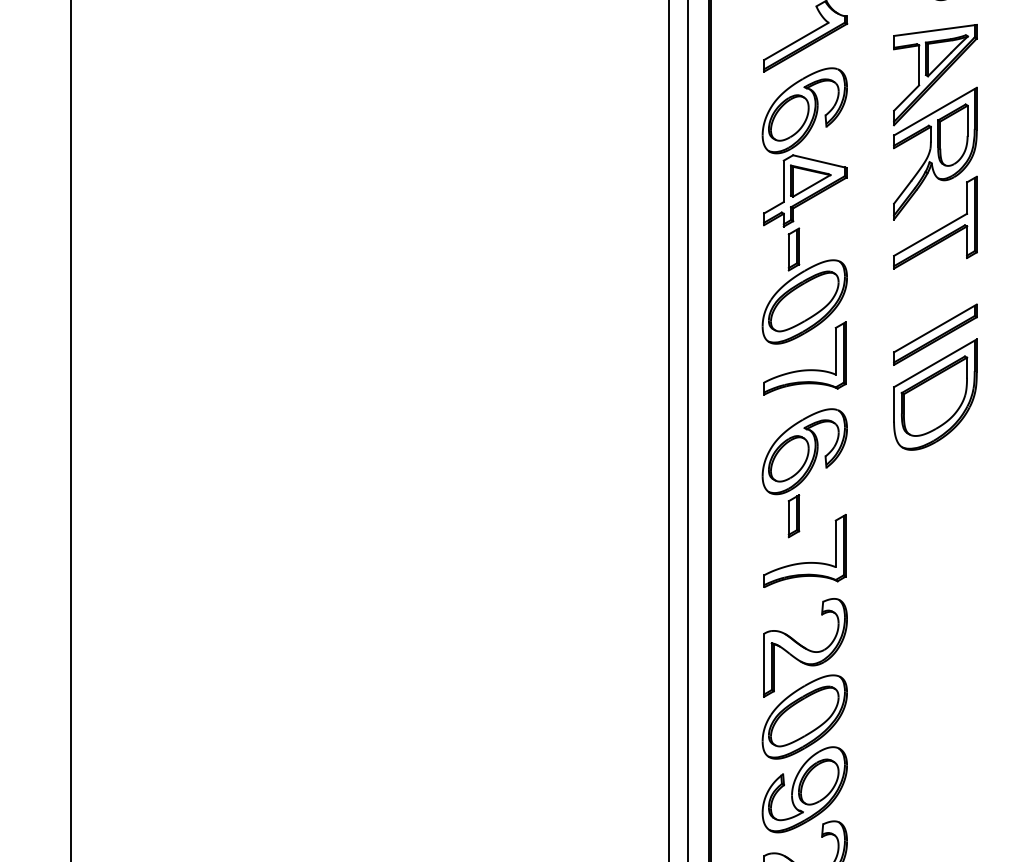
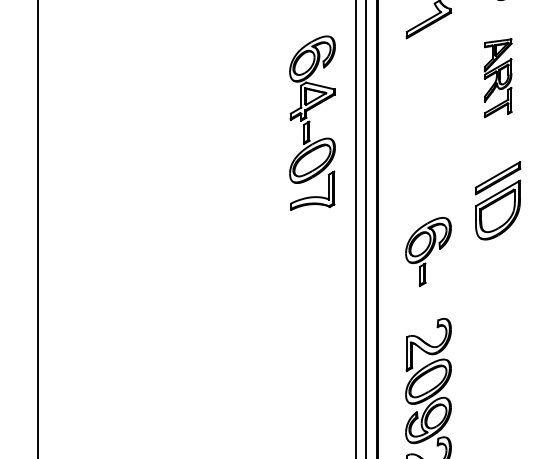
part: (936, 147) -> (498, 78), size x0.6
part: (804, 229) -> (312, 122), moved
part: (804, 551) -> (428, 293), removed

